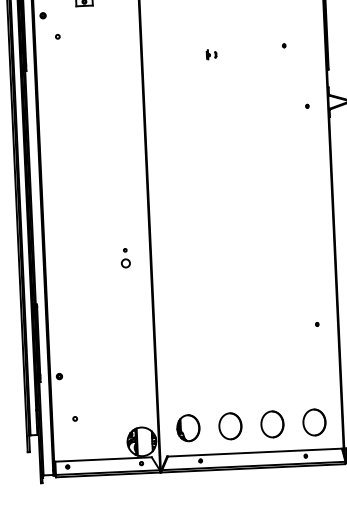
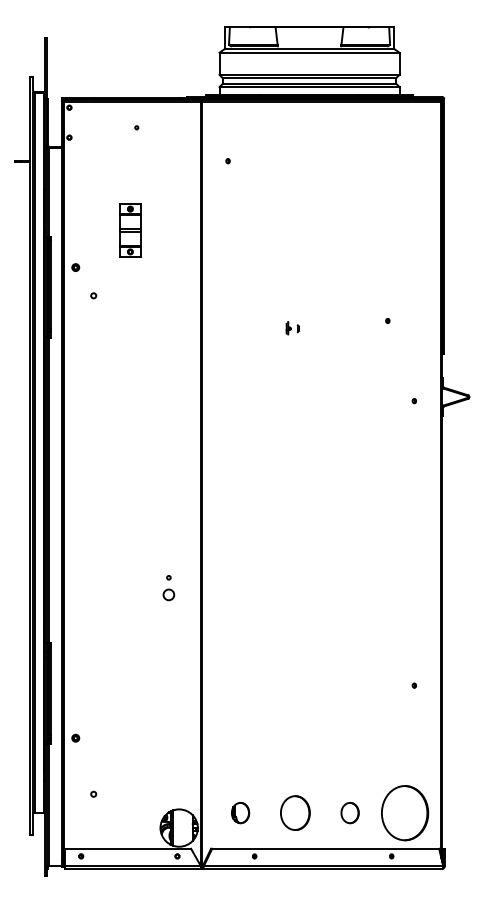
part: (314, 422) -> (404, 812), size x1.6
part: (271, 423) -> (349, 812), size x0.6
part: (188, 427) -> (240, 812), size x0.6

